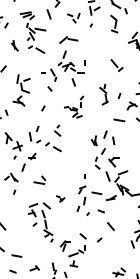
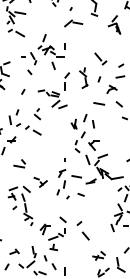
part: (68, 39) -> (73, 22), moved
part: (116, 65) -> (100, 58), moved
part: (73, 106) -> (53, 89), size x1.67
part: (60, 198) -> (40, 181), size x1.67
line: (110, 226) -> (85, 235), moved

